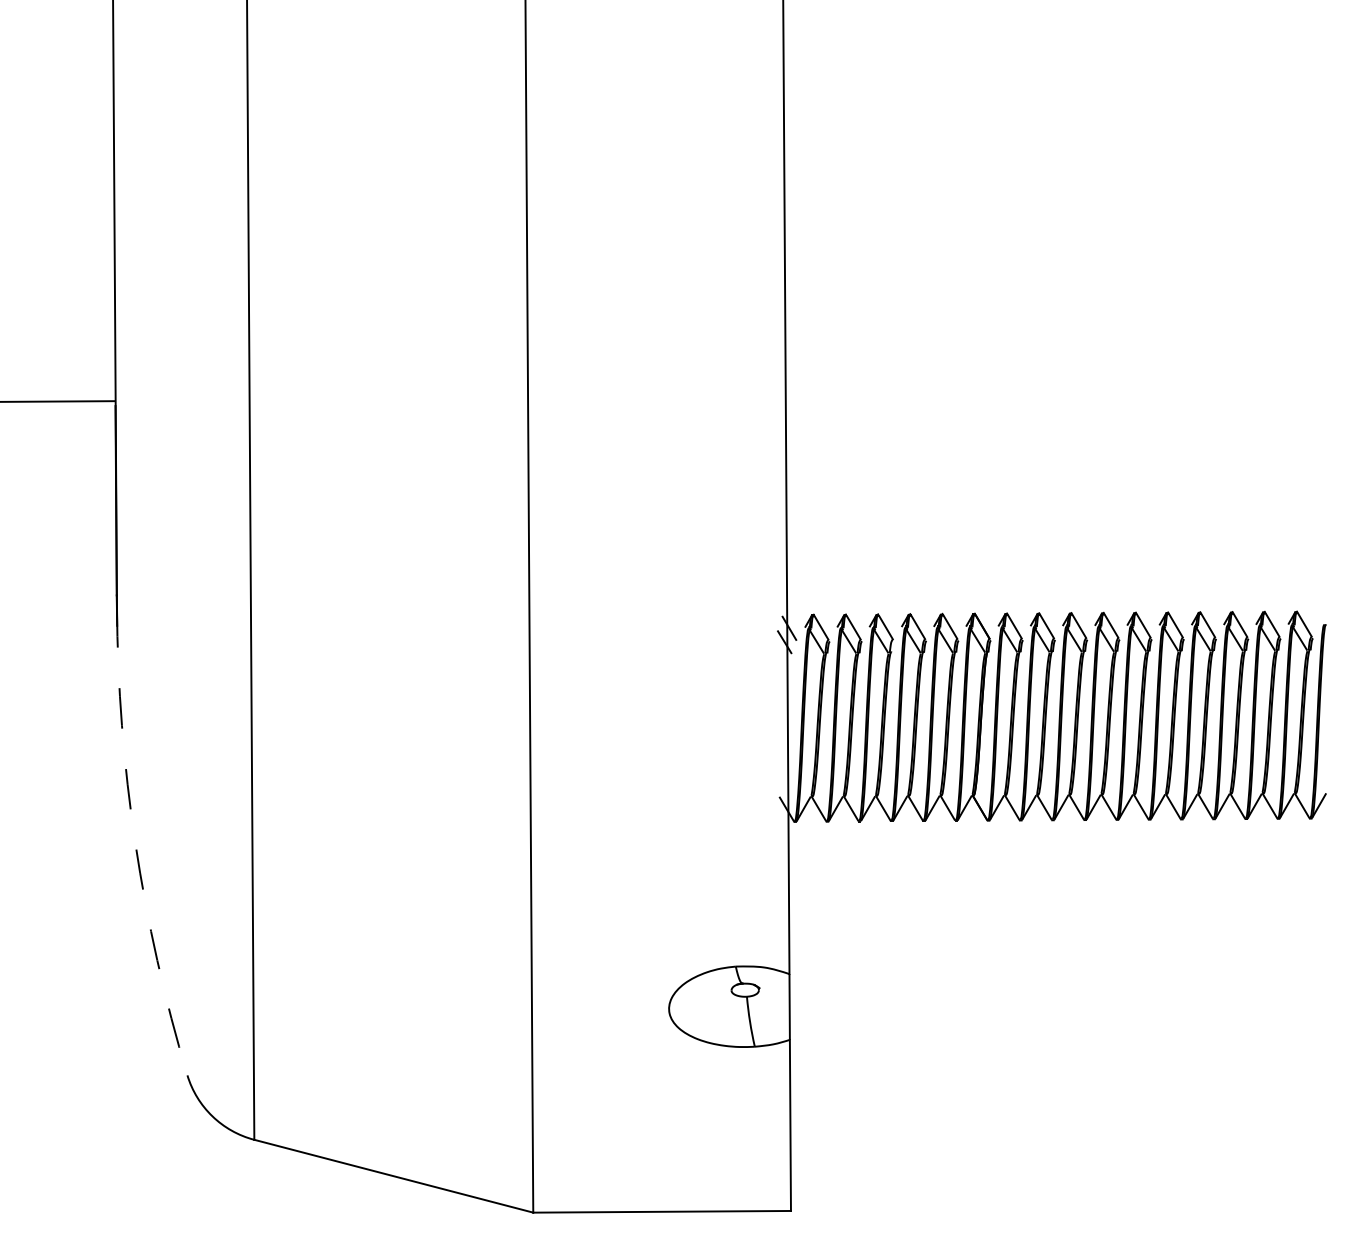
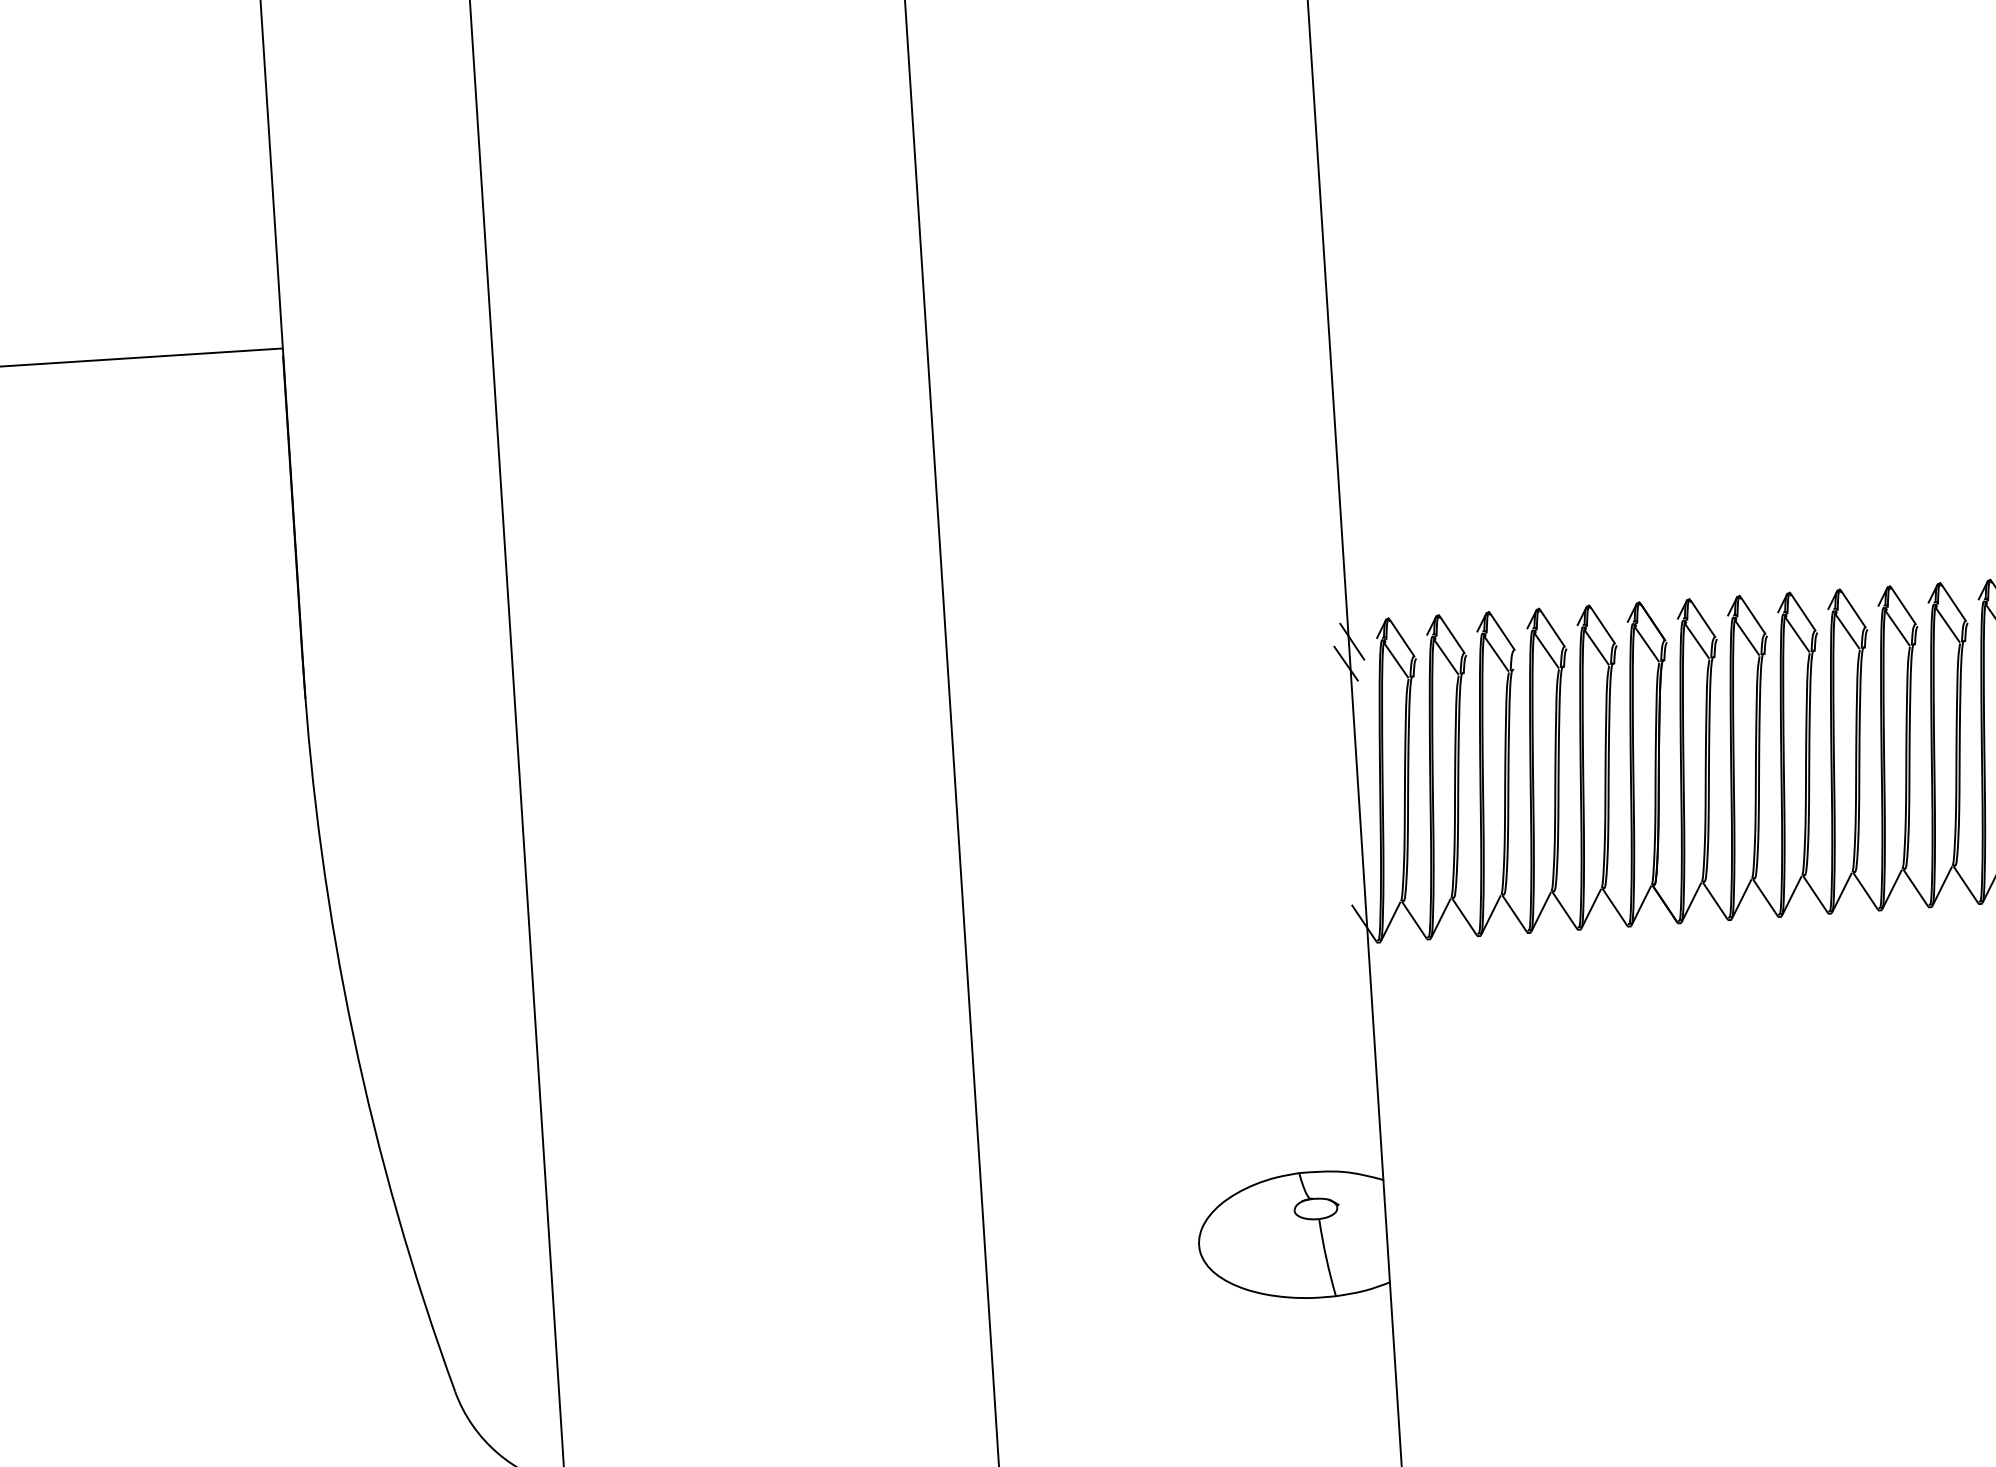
arc: (135, 843) -> (353, 1035), dashed -> solid

